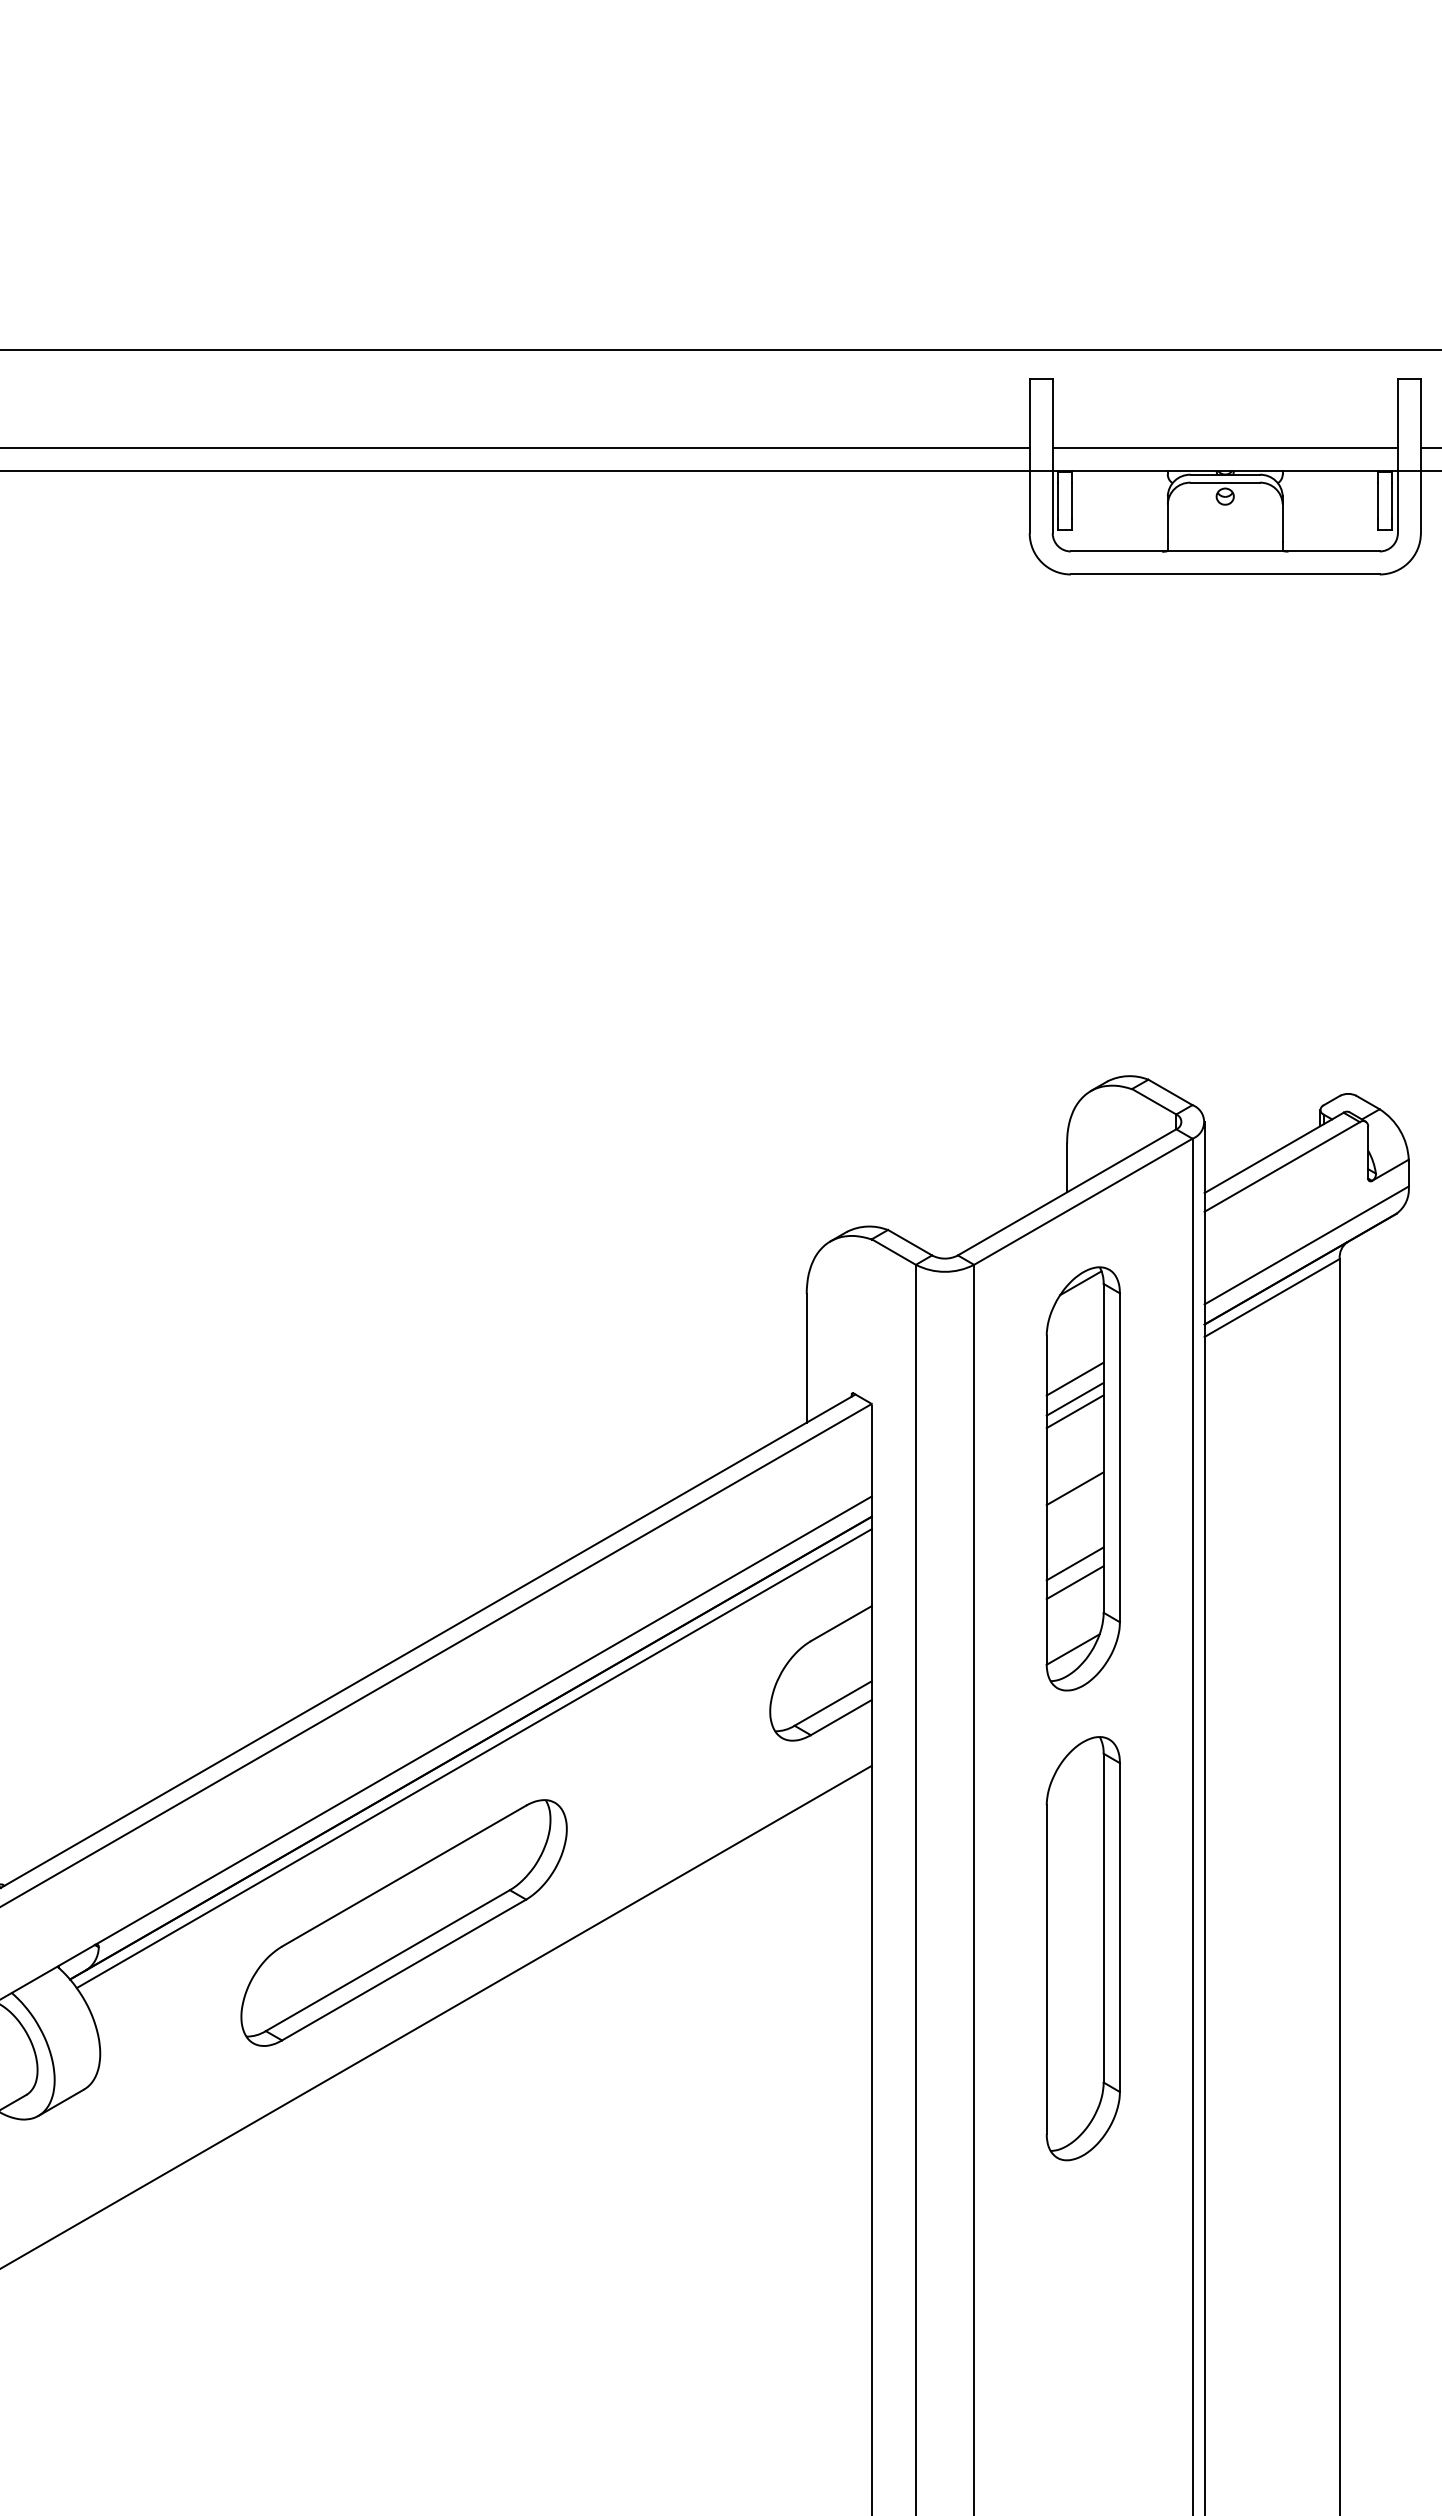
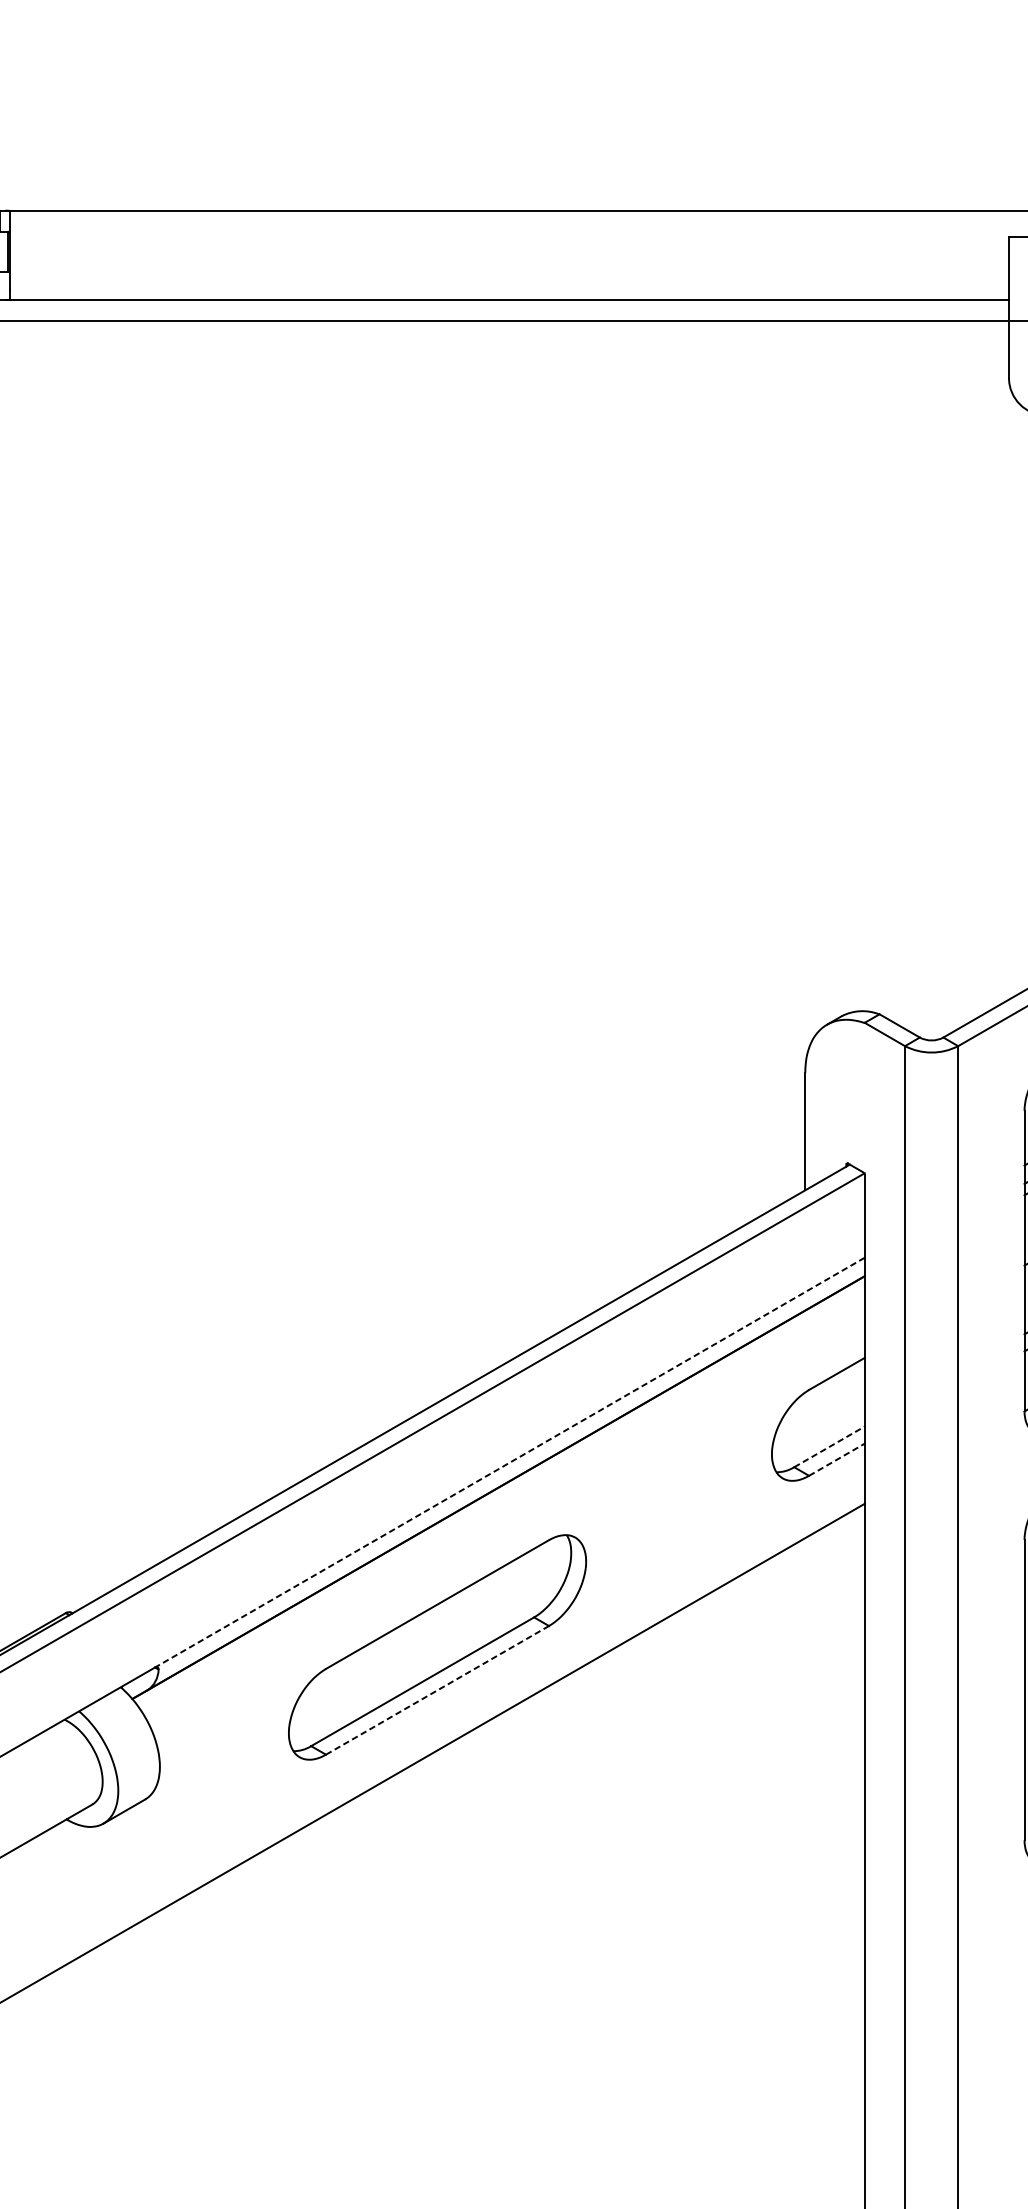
line: (833, 1703) -> (829, 1446), solid -> dashed
line: (841, 1717) -> (837, 1459), solid -> dashed
line: (483, 1720) -> (510, 1462), solid -> dashed
line: (473, 1758) -> (500, 1497), removed
line: (404, 1970) -> (437, 1690), solid -> dashed

